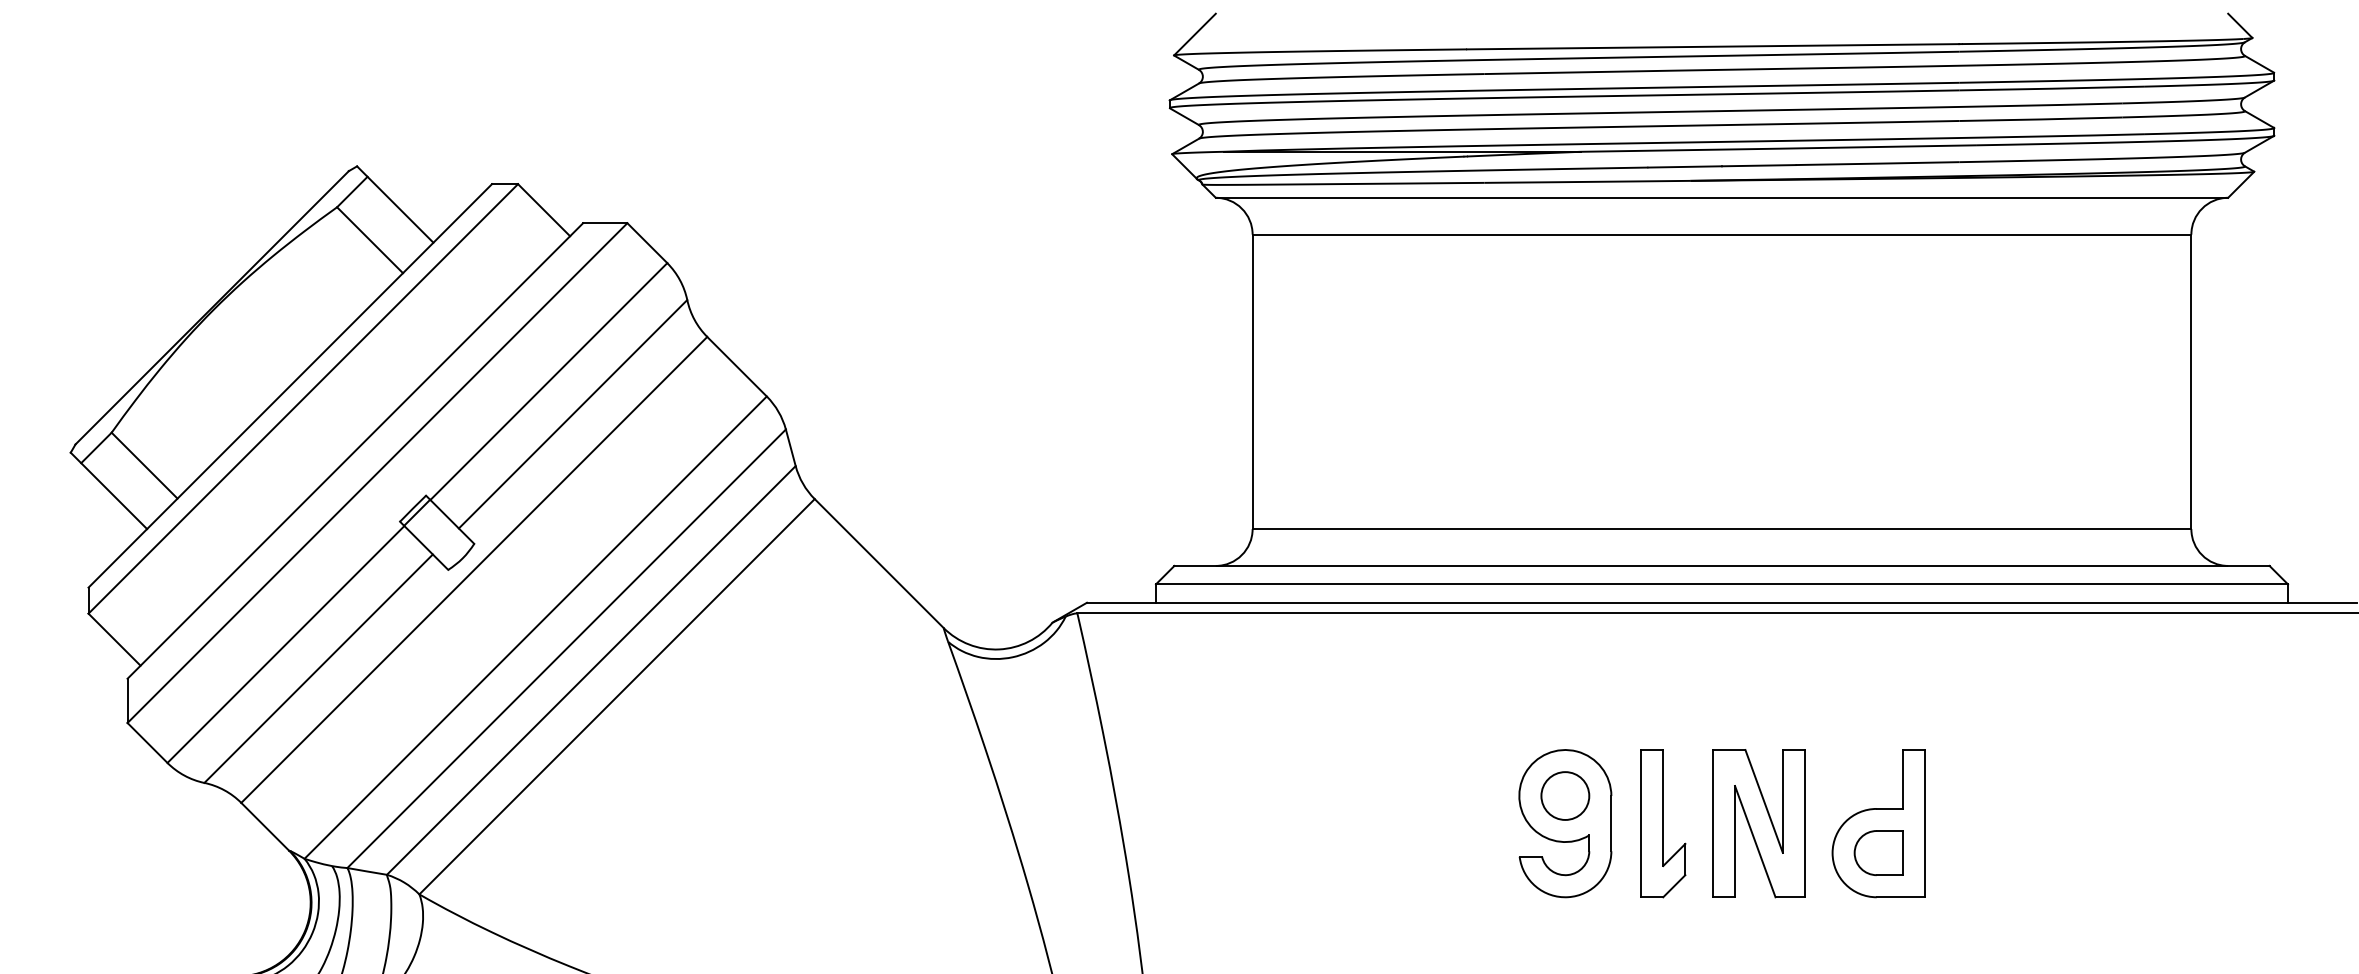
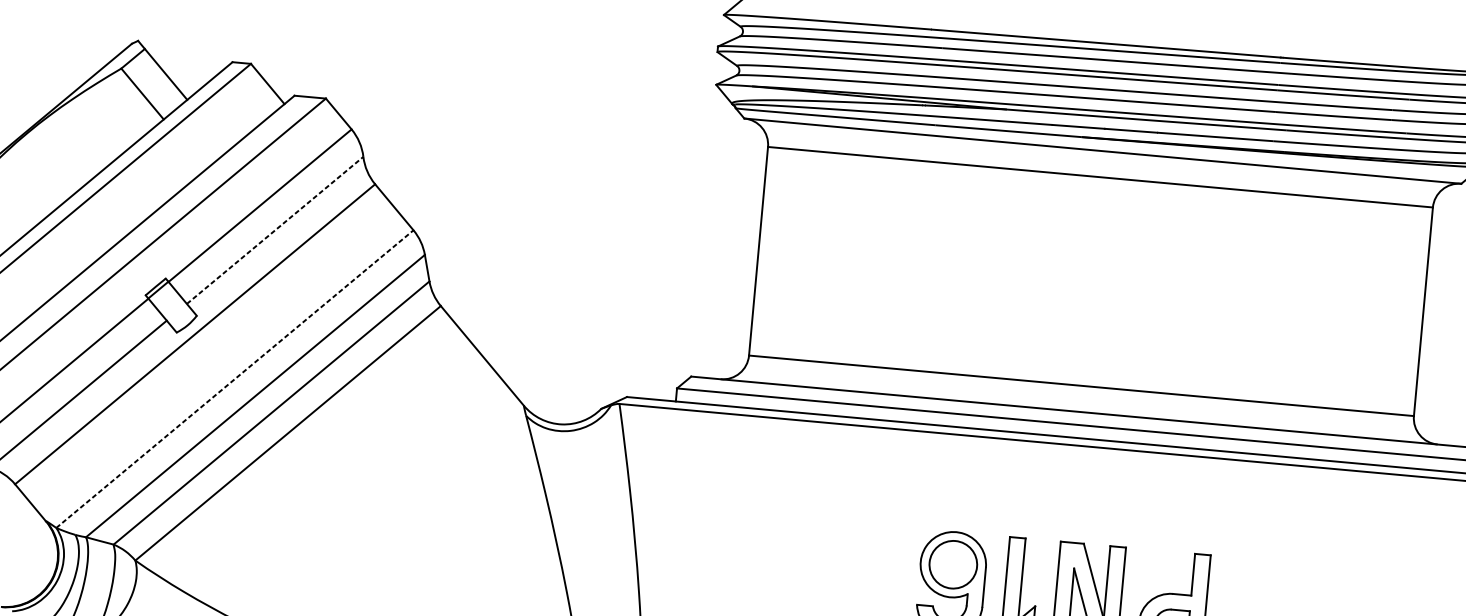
line: (573, 414) -> (275, 230), solid -> dashed
line: (535, 627) -> (234, 379), solid -> dashed
circle: (1565, 795) -> (953, 564), size x1.4

